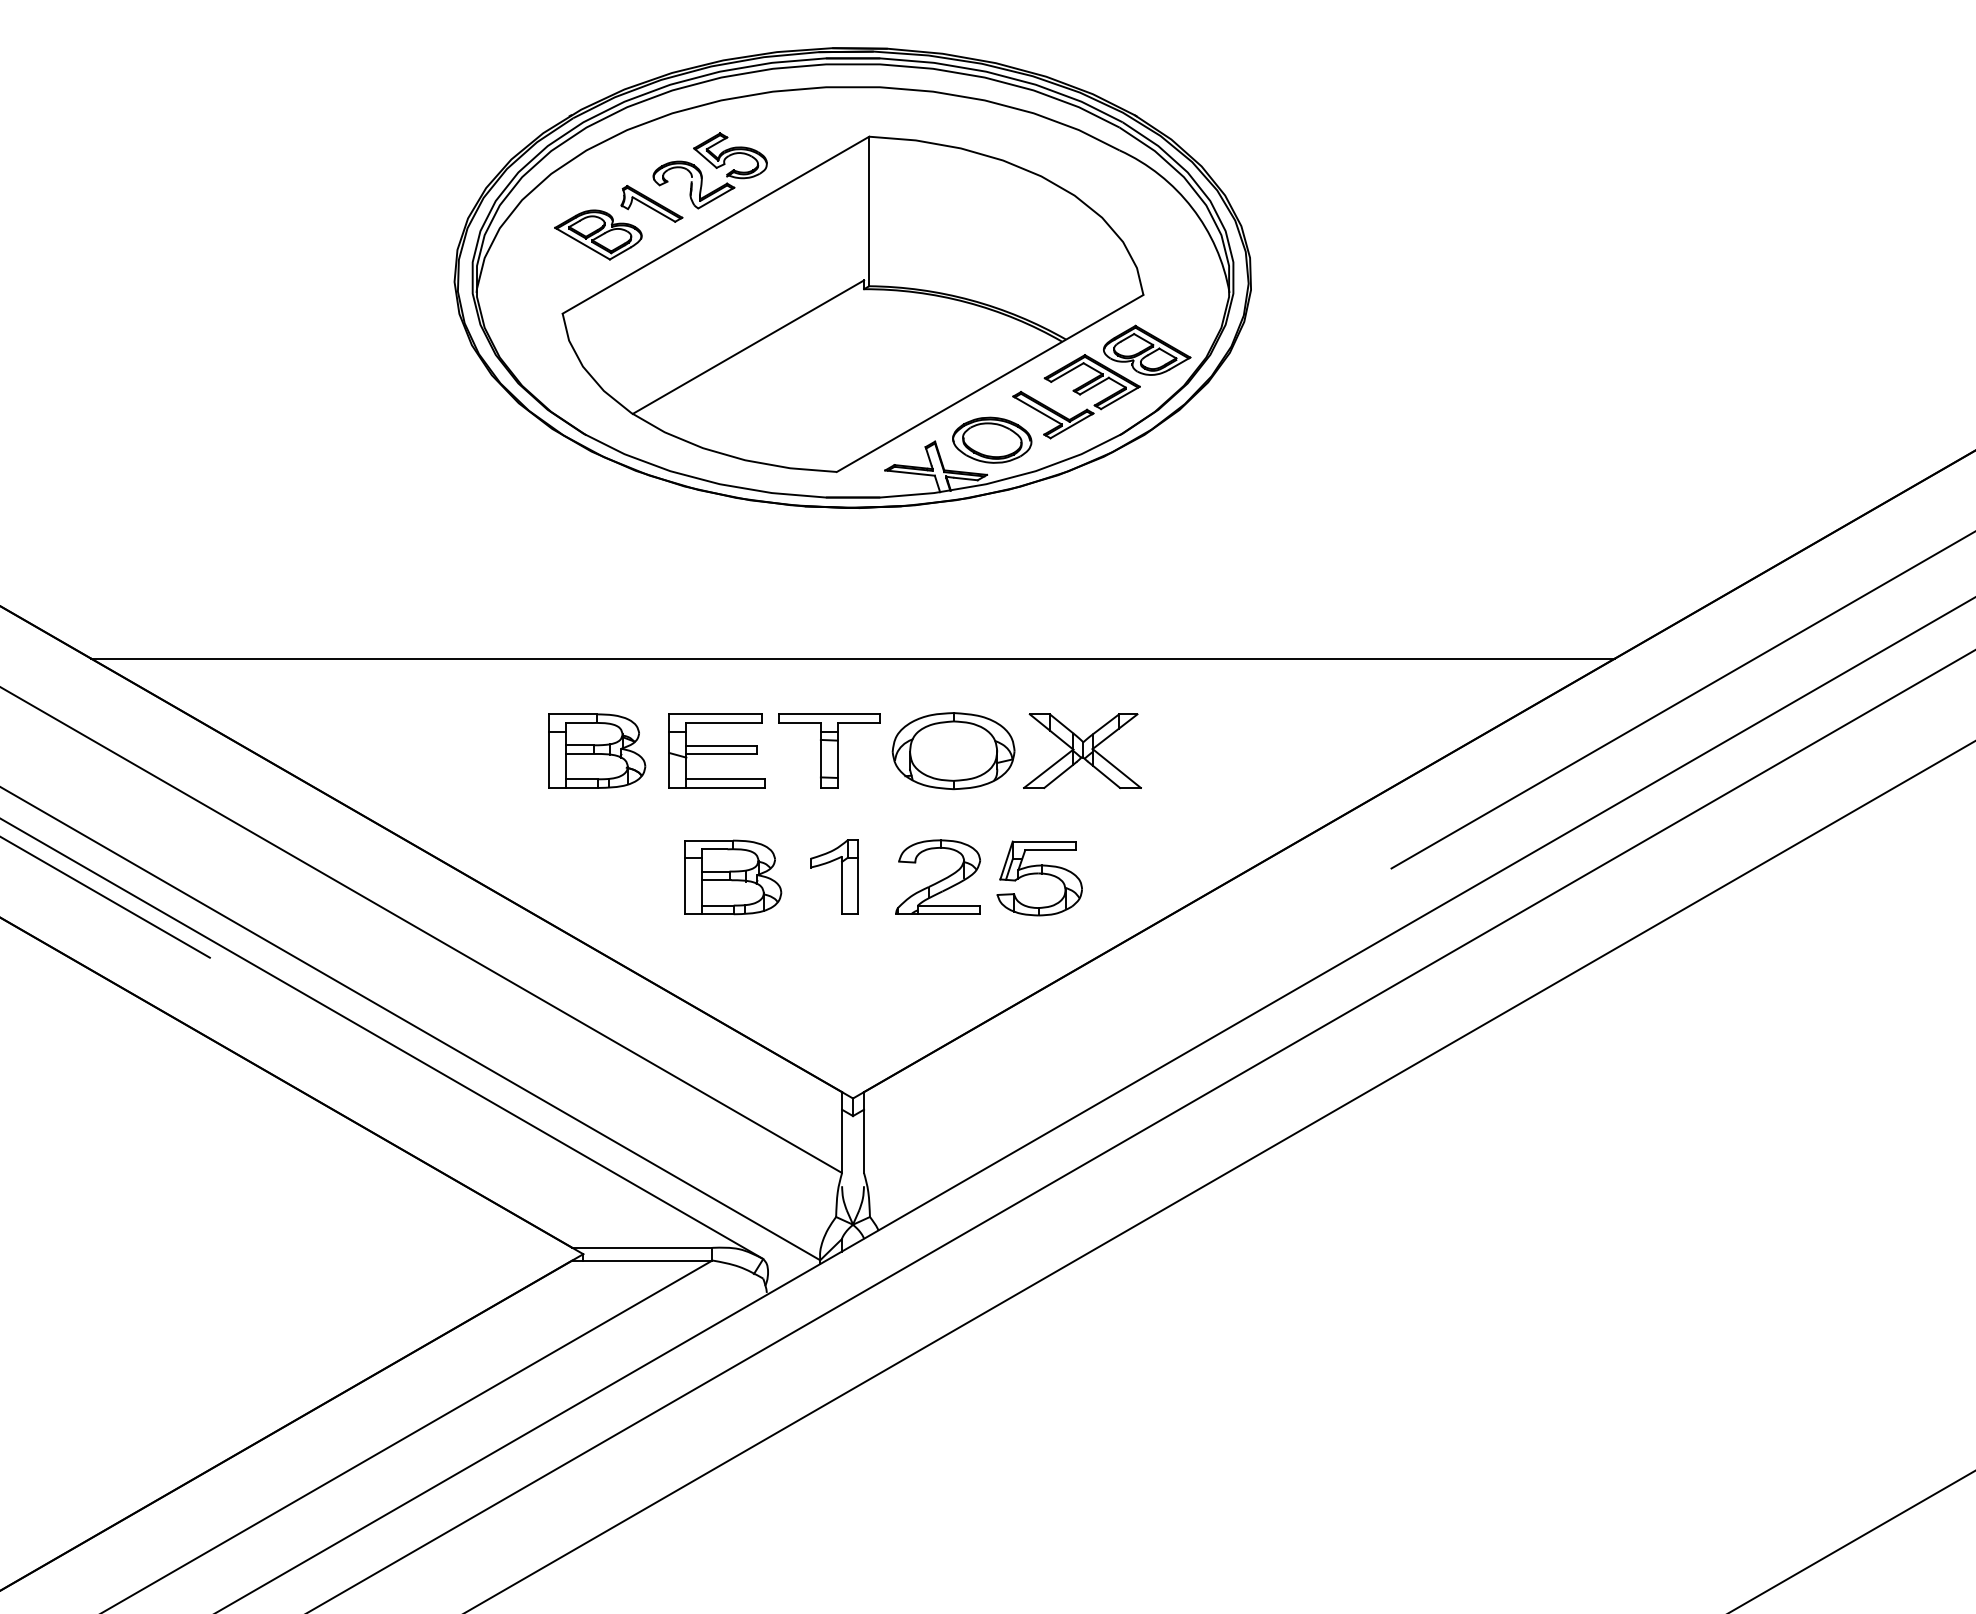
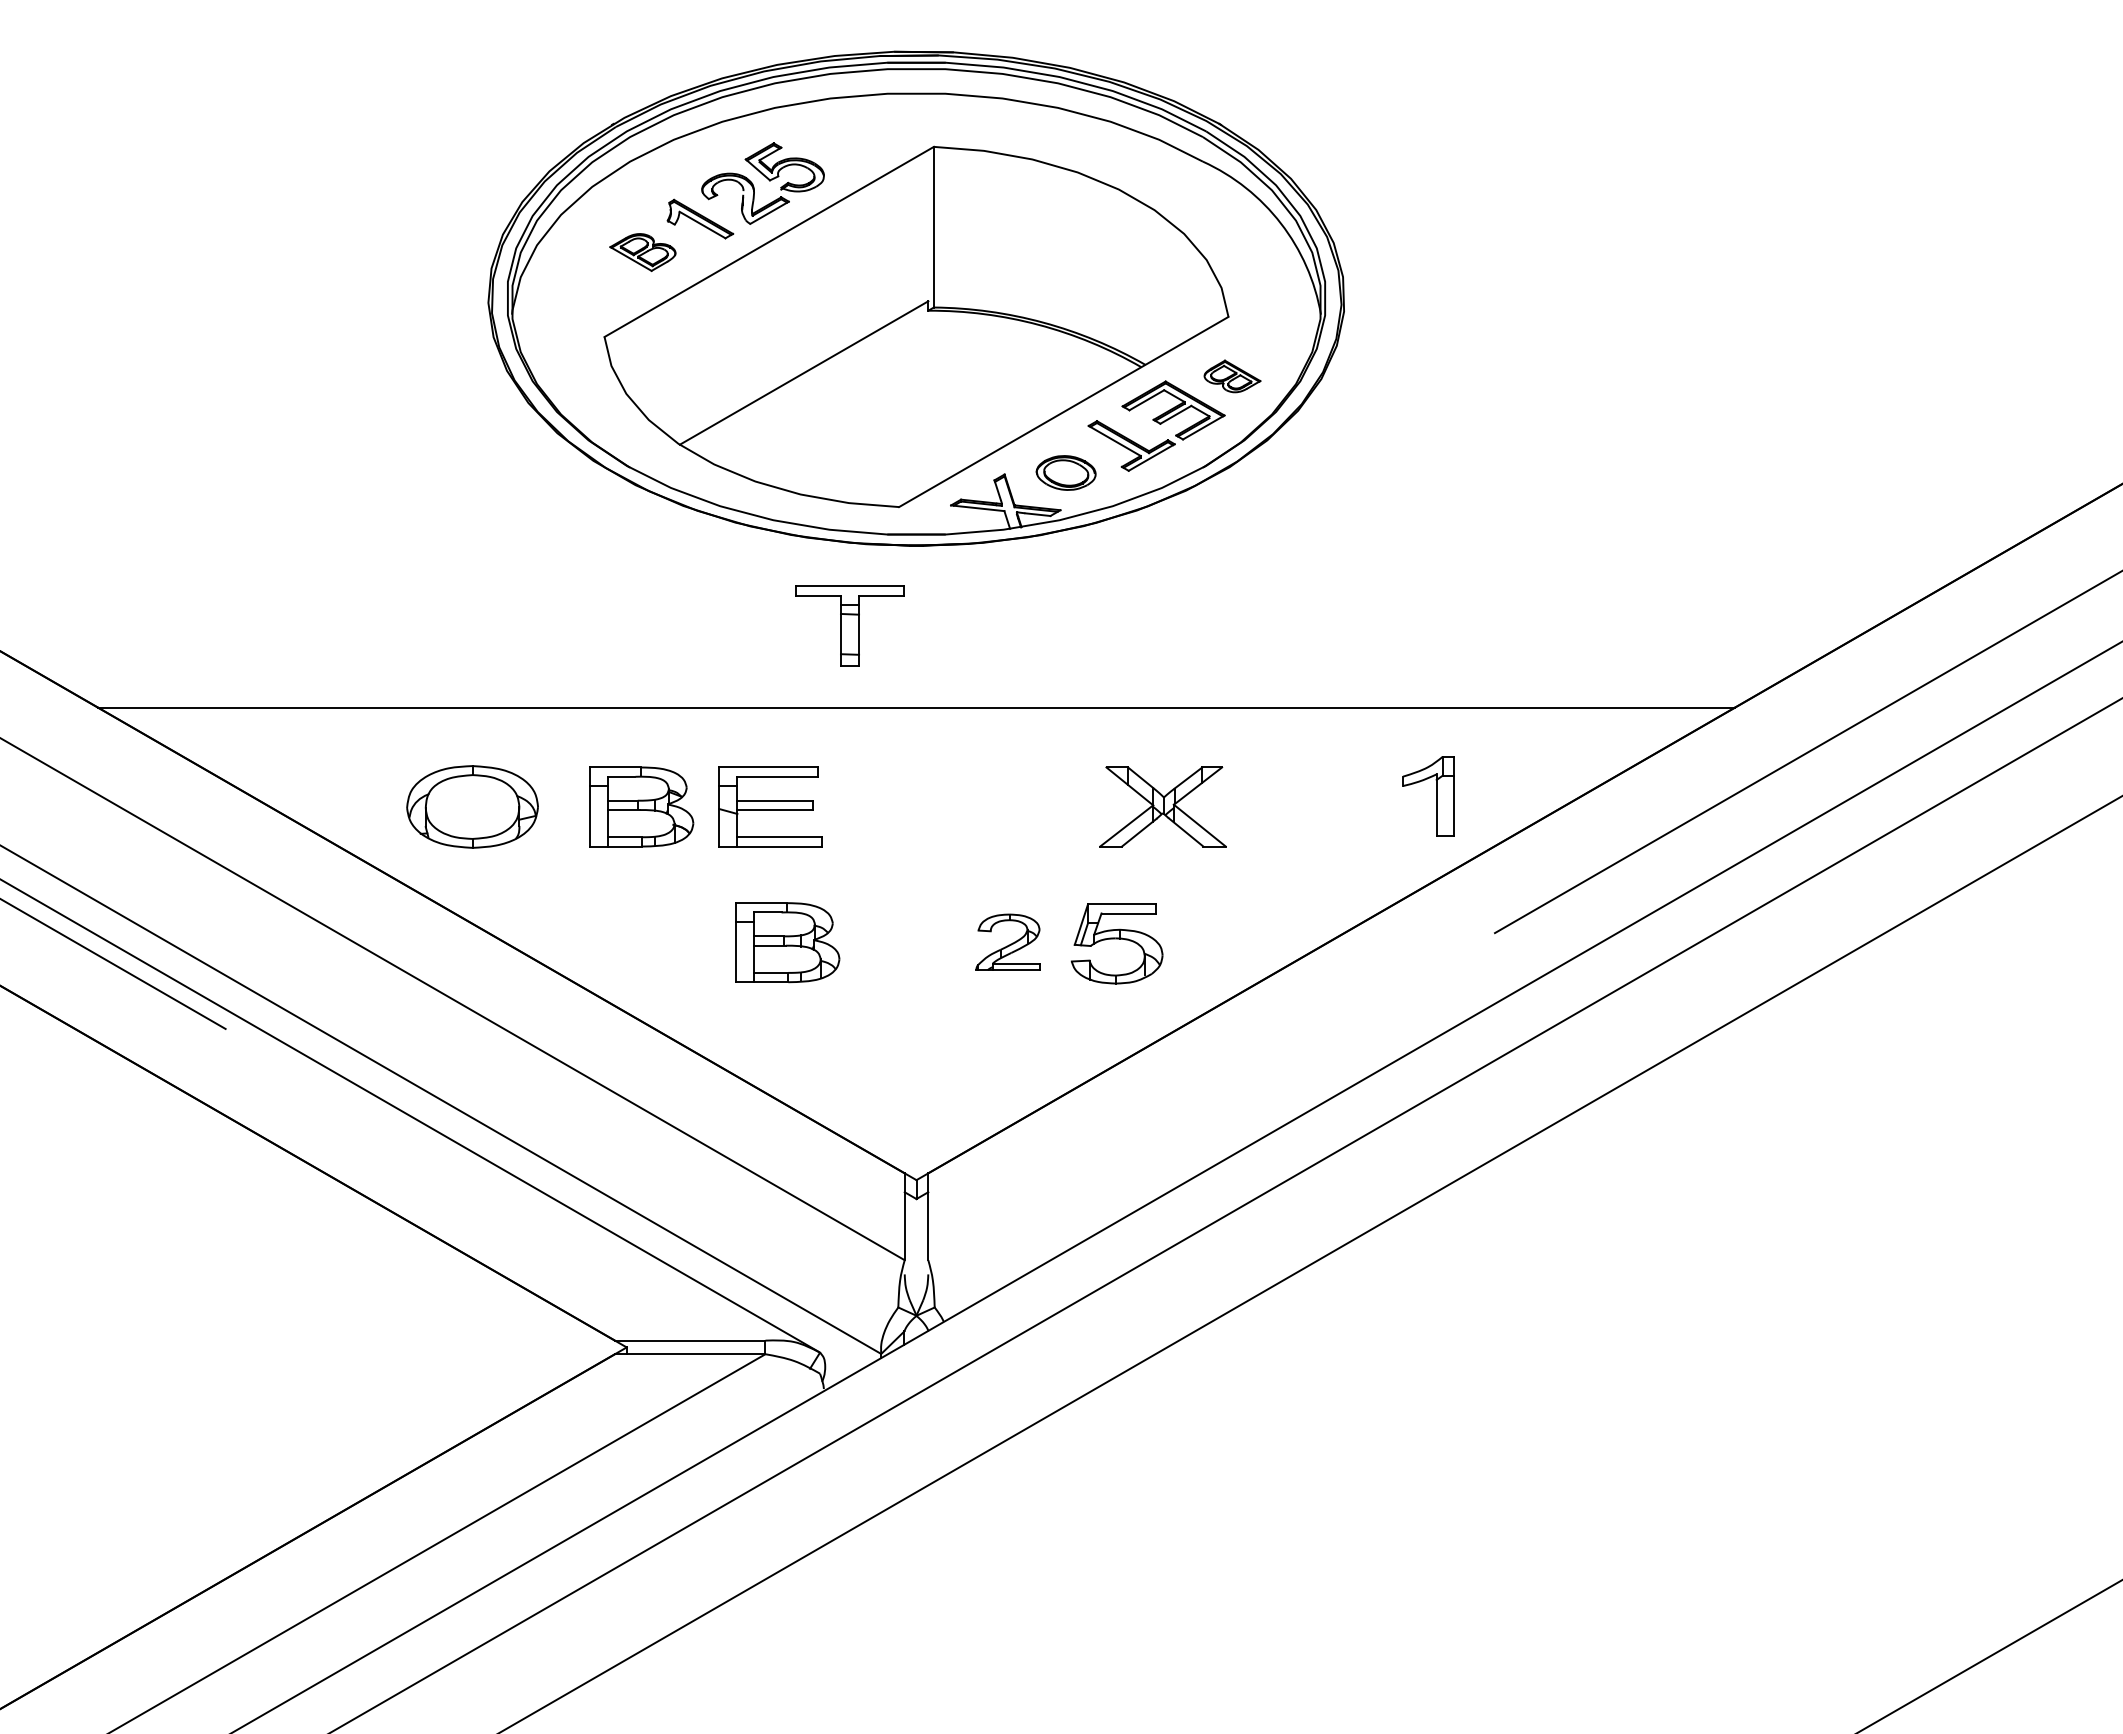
part: (597, 235) -> (642, 252), size x0.7
part: (1147, 350) -> (1232, 376), size x0.6
part: (992, 439) -> (1066, 472), size x0.7
part: (828, 750) -> (849, 625), moved
part: (953, 750) -> (472, 806), moved
part: (937, 876) -> (1007, 941), size x0.7
part: (841, 877) -> (1436, 796), moved

